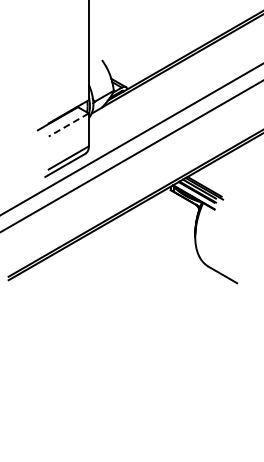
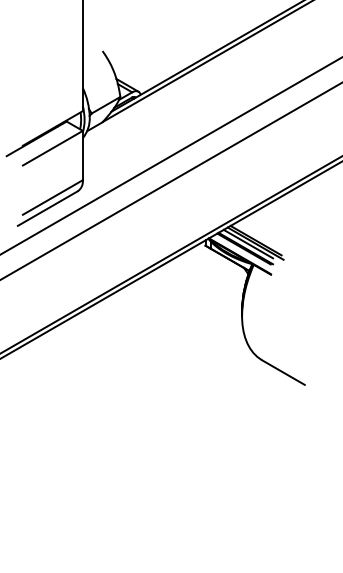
line: (68, 125) -> (52, 148), dashed -> solid

